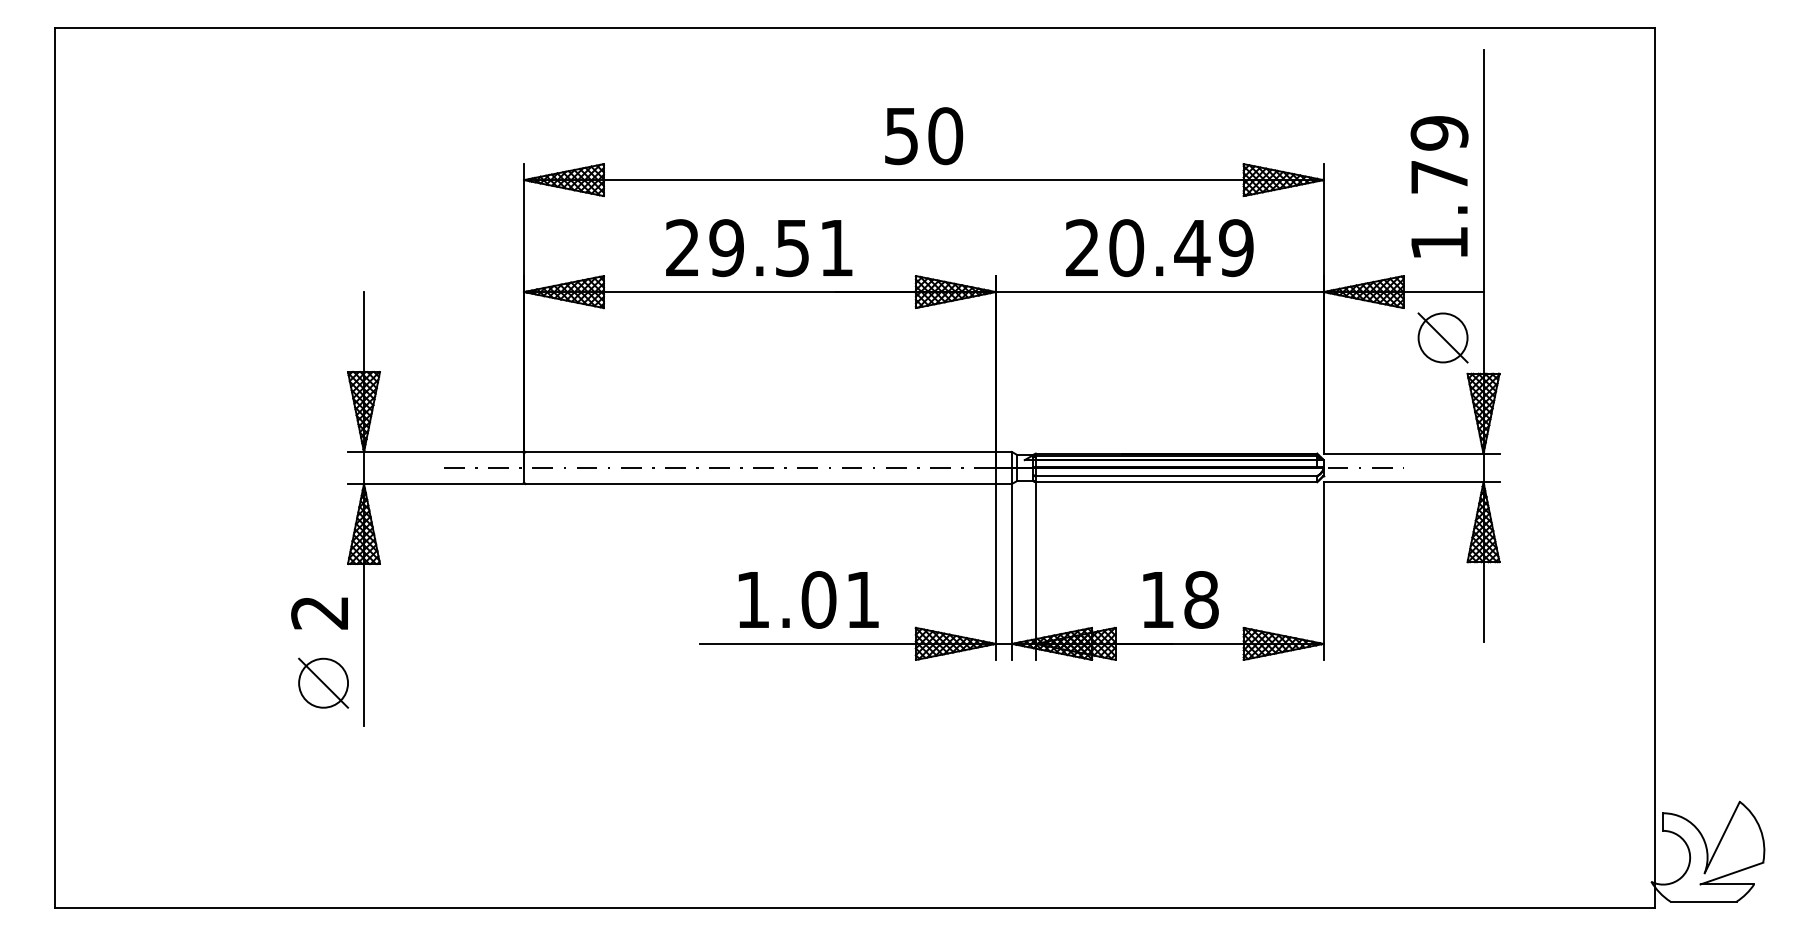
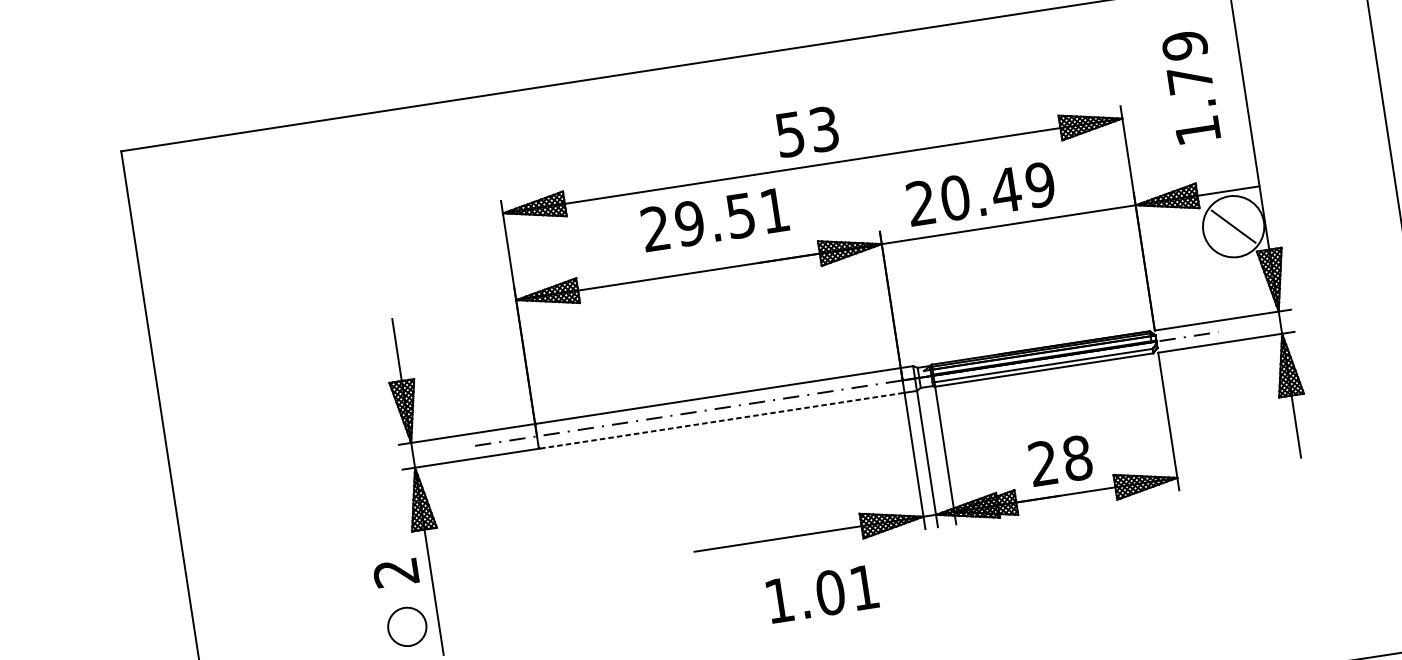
text: (945, 136) -> (824, 129), 50 -> 53
text: (1439, 186) -> (1191, 86), moved
text: (759, 248) -> (715, 220), moved
text: (1159, 248) -> (980, 194), moved
circle: (1442, 337) -> (1233, 226), size x1.6
line: (761, 483) -> (722, 420), solid -> dashed
text: (808, 599) -> (822, 593), moved
text: (1156, 599) -> (1042, 463), 18 -> 28
line: (323, 682) -> (407, 626), removed

